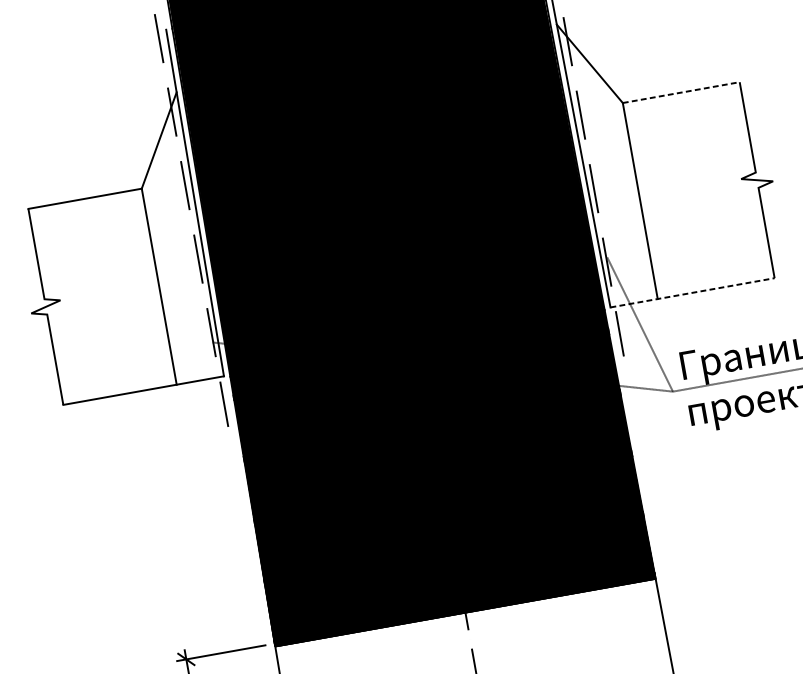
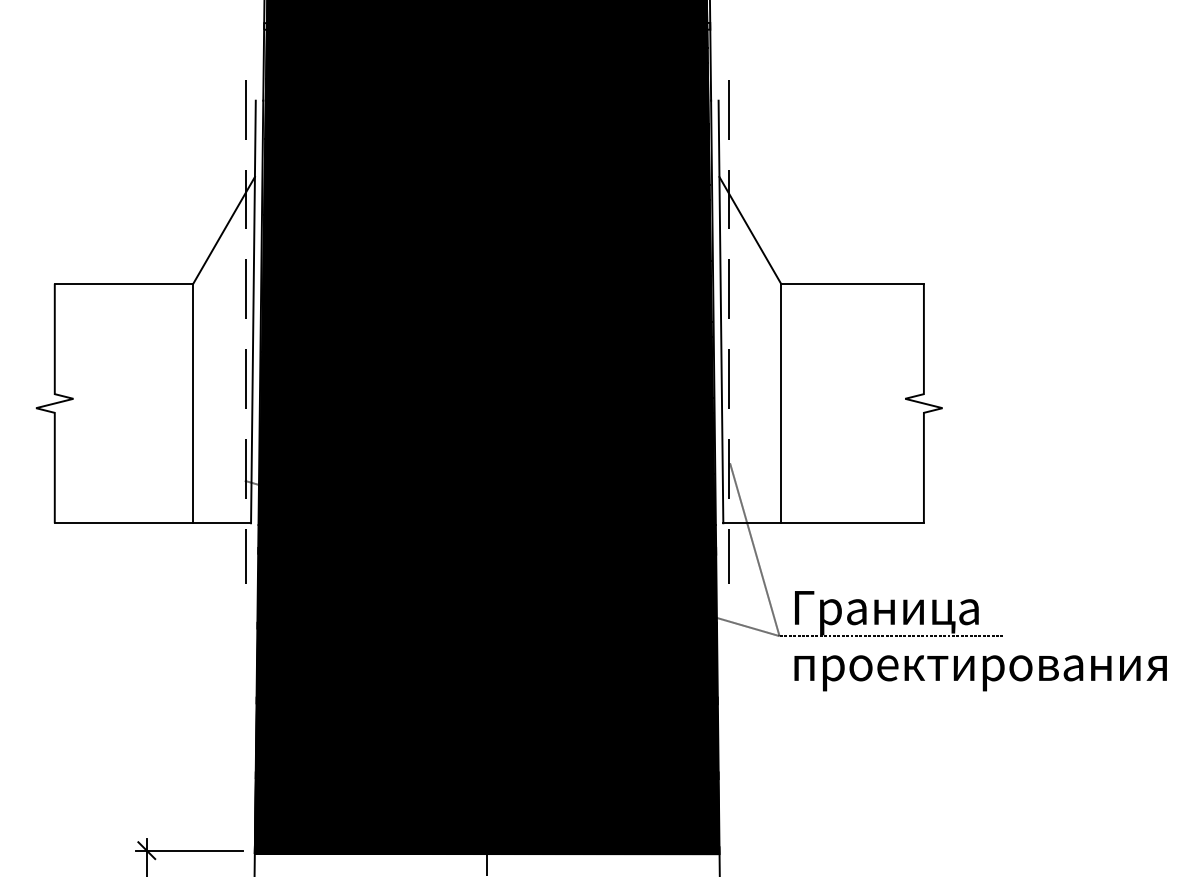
line: (681, 92) -> (852, 283), dashed -> solid
line: (693, 292) -> (824, 523), dashed -> solid

